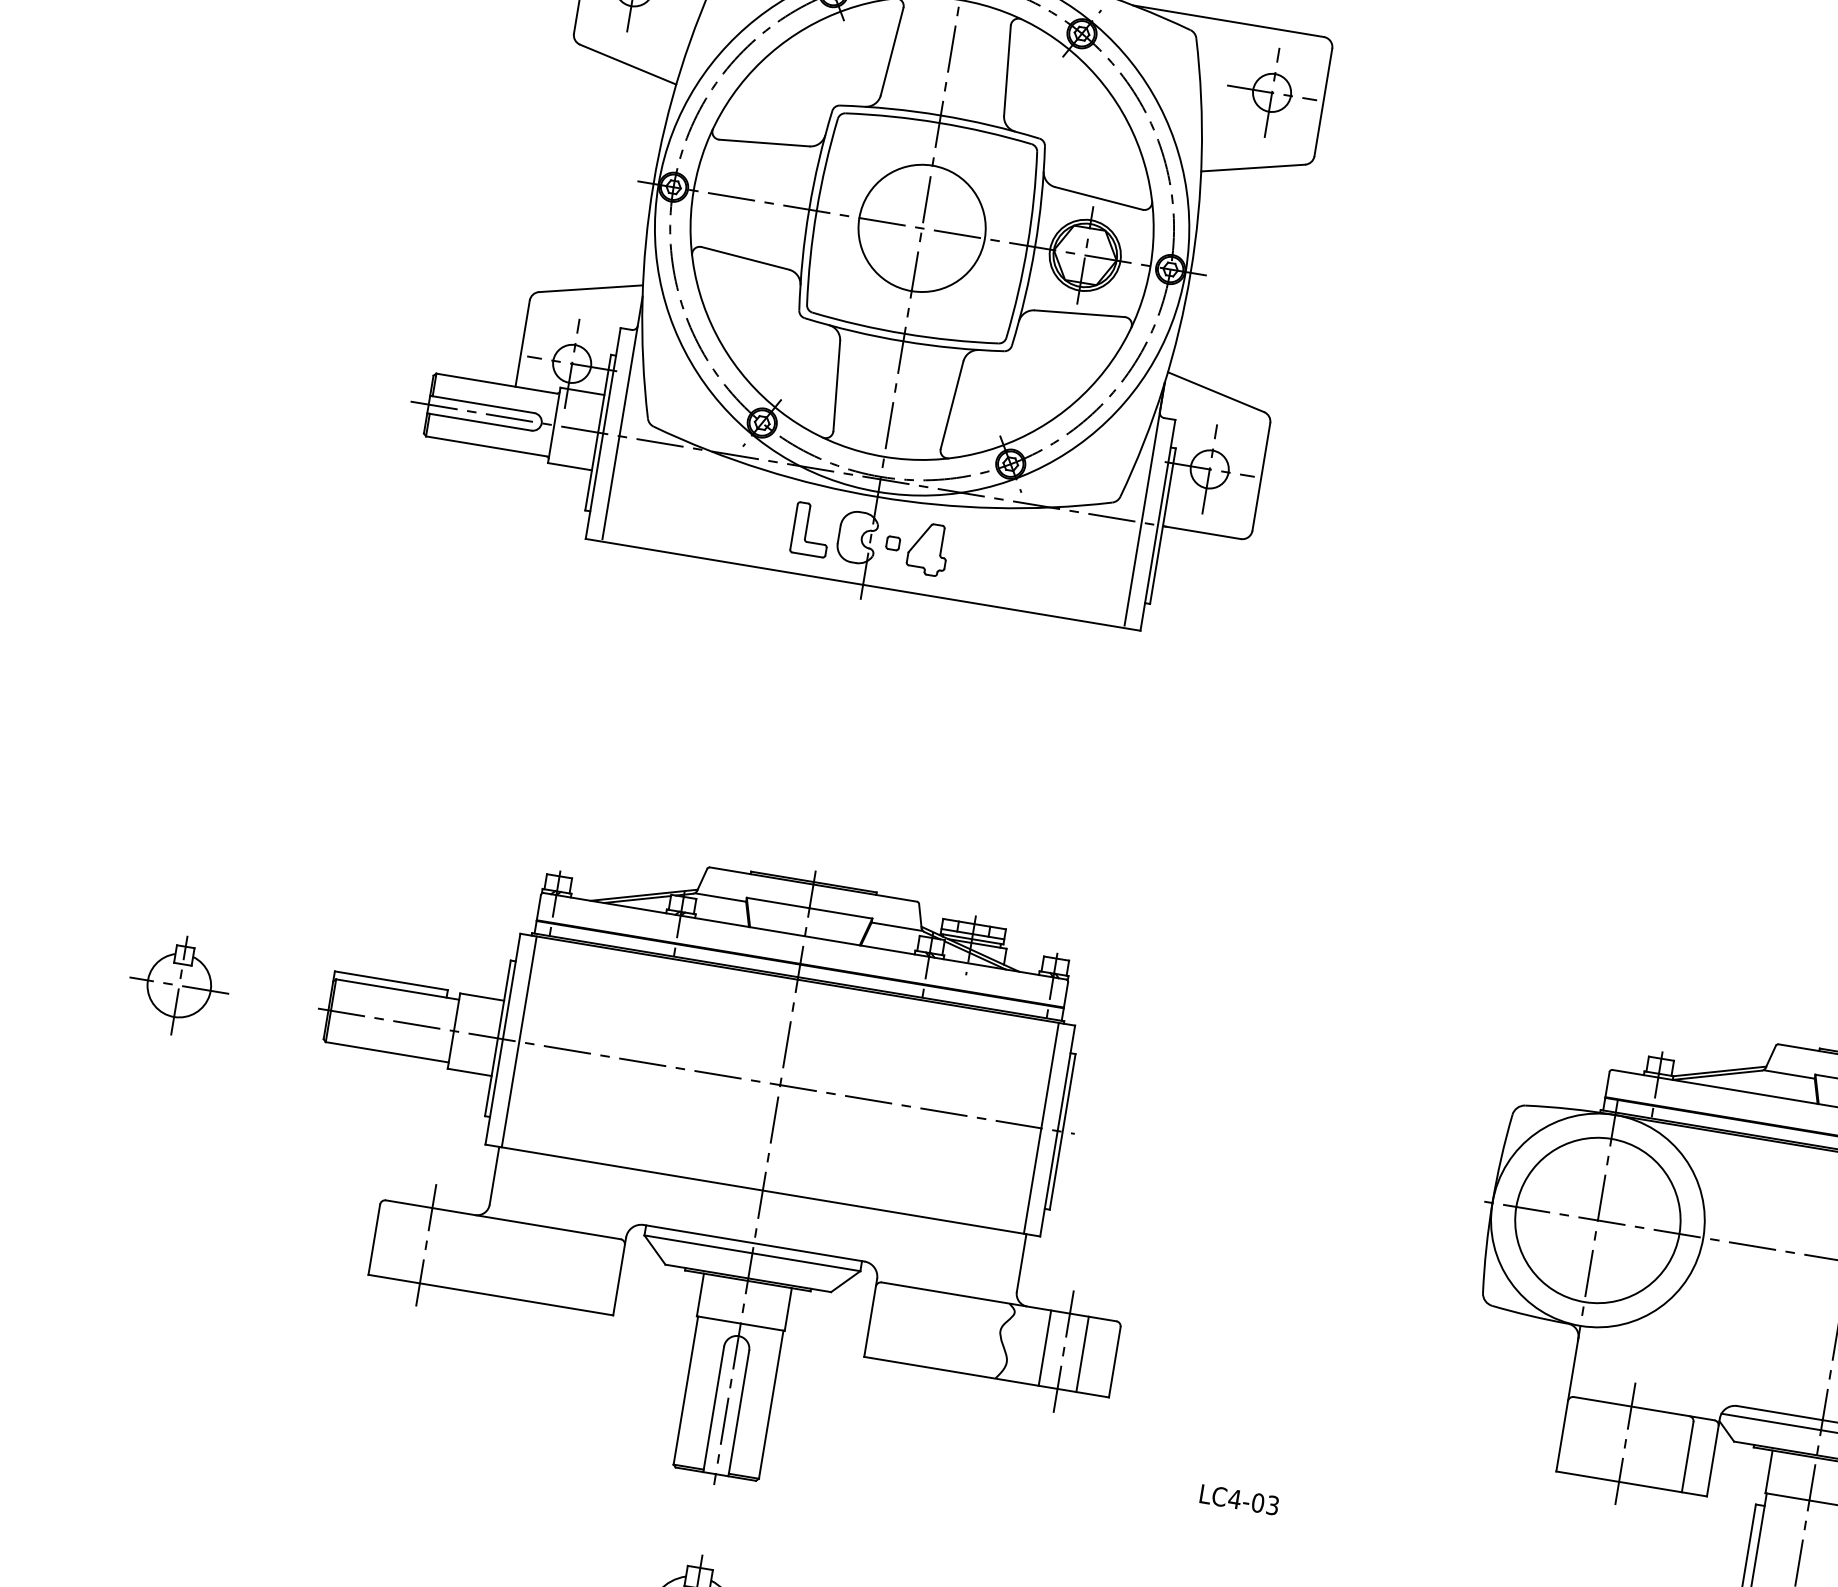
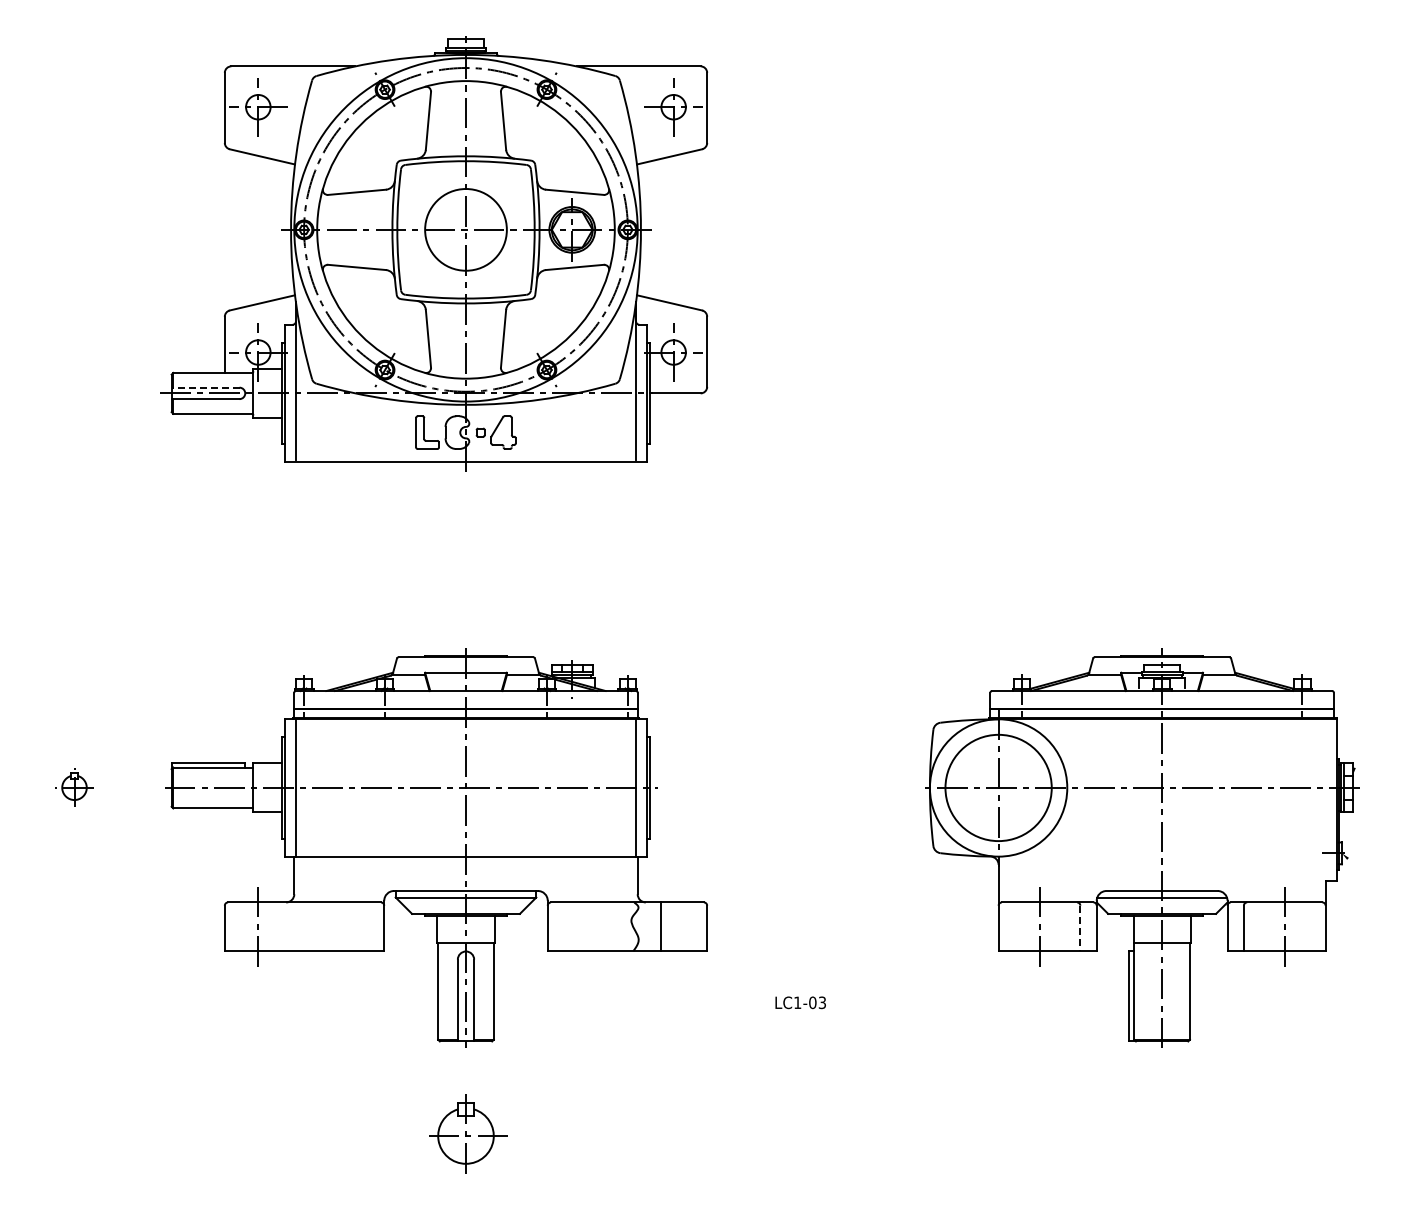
line: (482, 404) -> (205, 387), solid -> dashed
part: (179, 984) -> (74, 787), size x0.6
line: (1063, 1350) -> (673, 926), removed
line: (1082, 1353) -> (685, 926), removed
line: (1687, 1457) -> (1080, 928), solid -> dashed
text: (1234, 1498) -> (797, 1002), LC4-03 -> LC1-03

